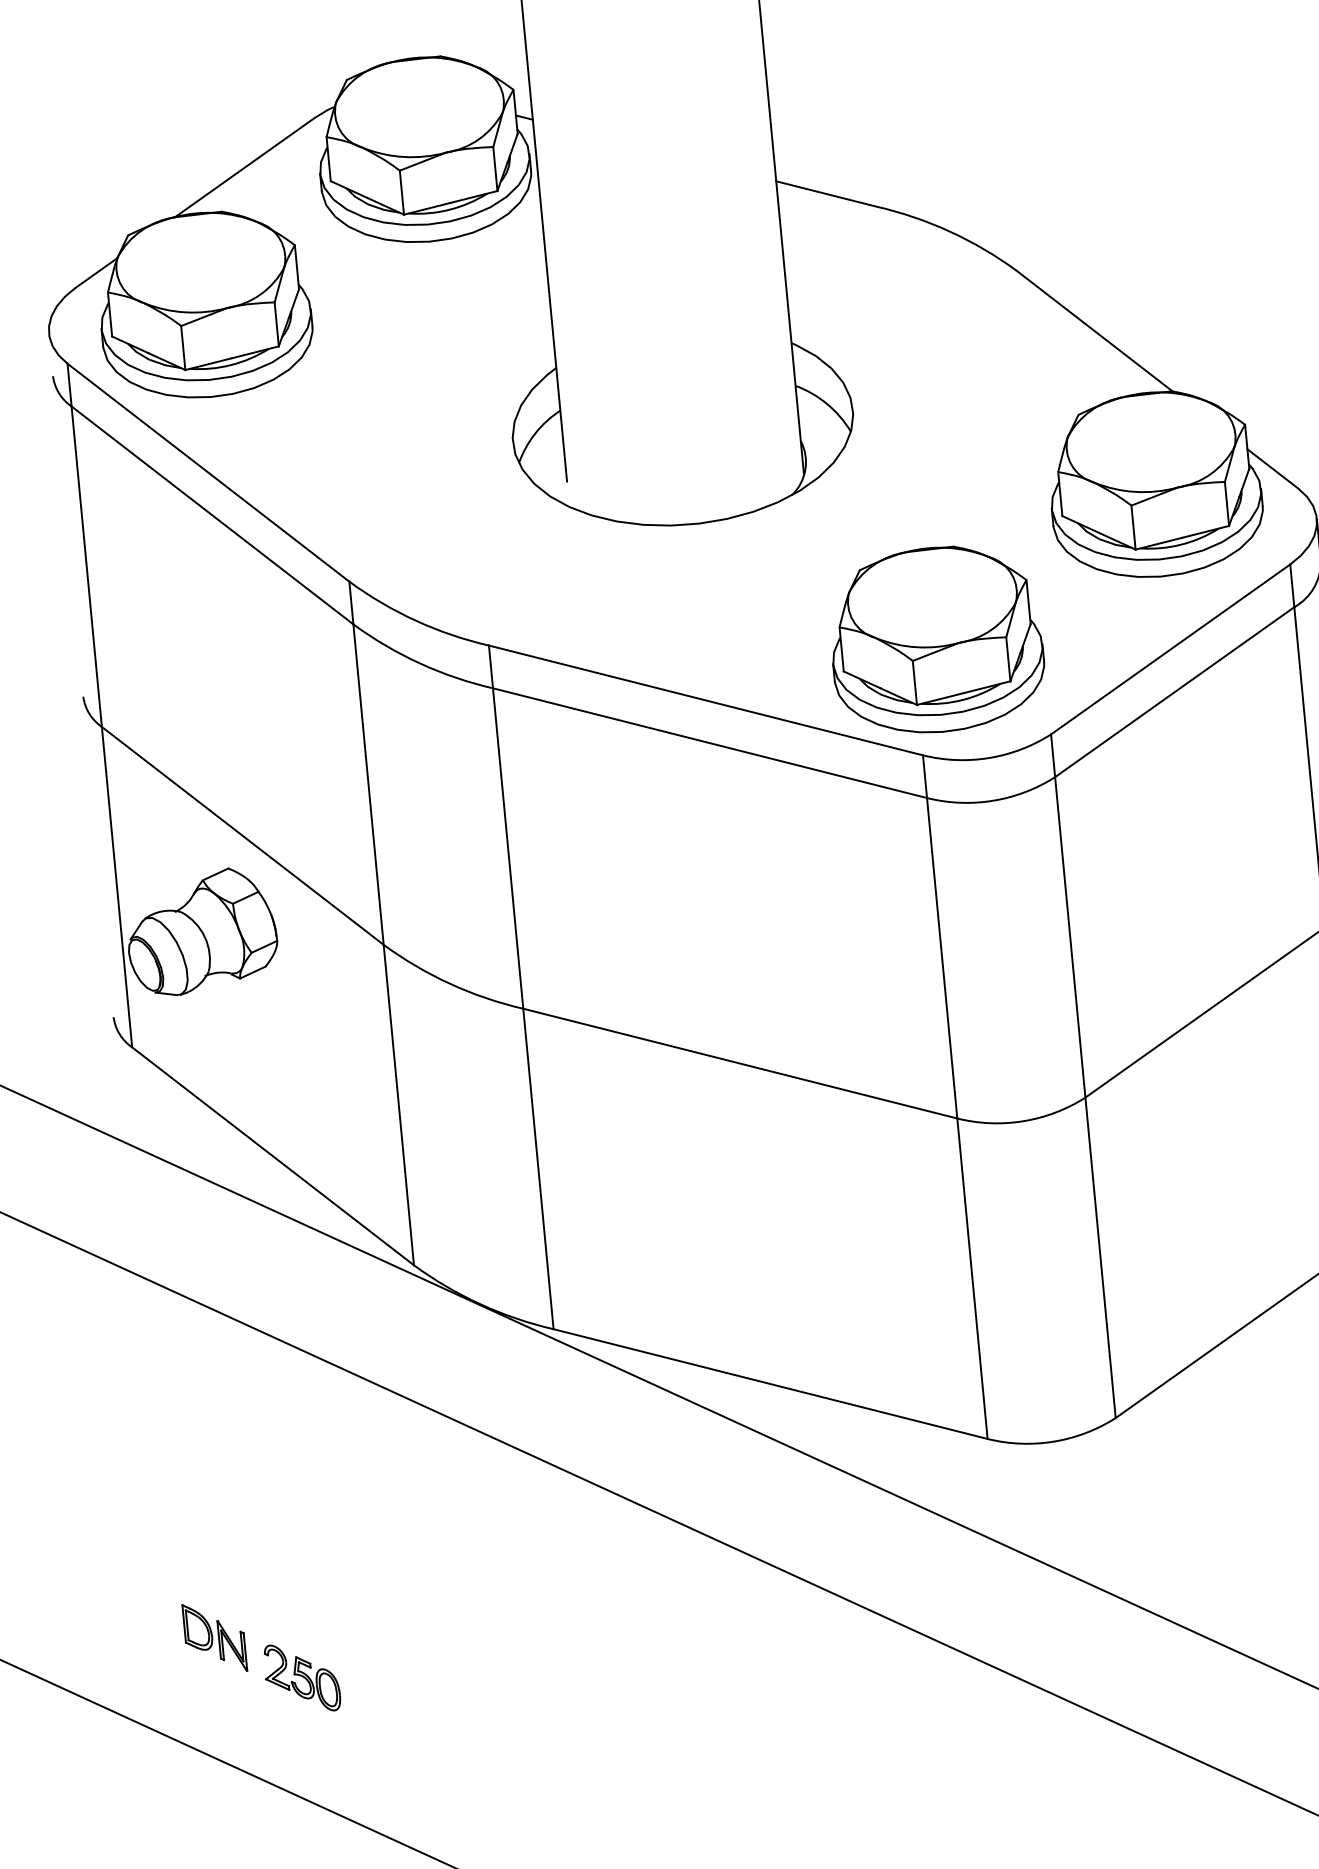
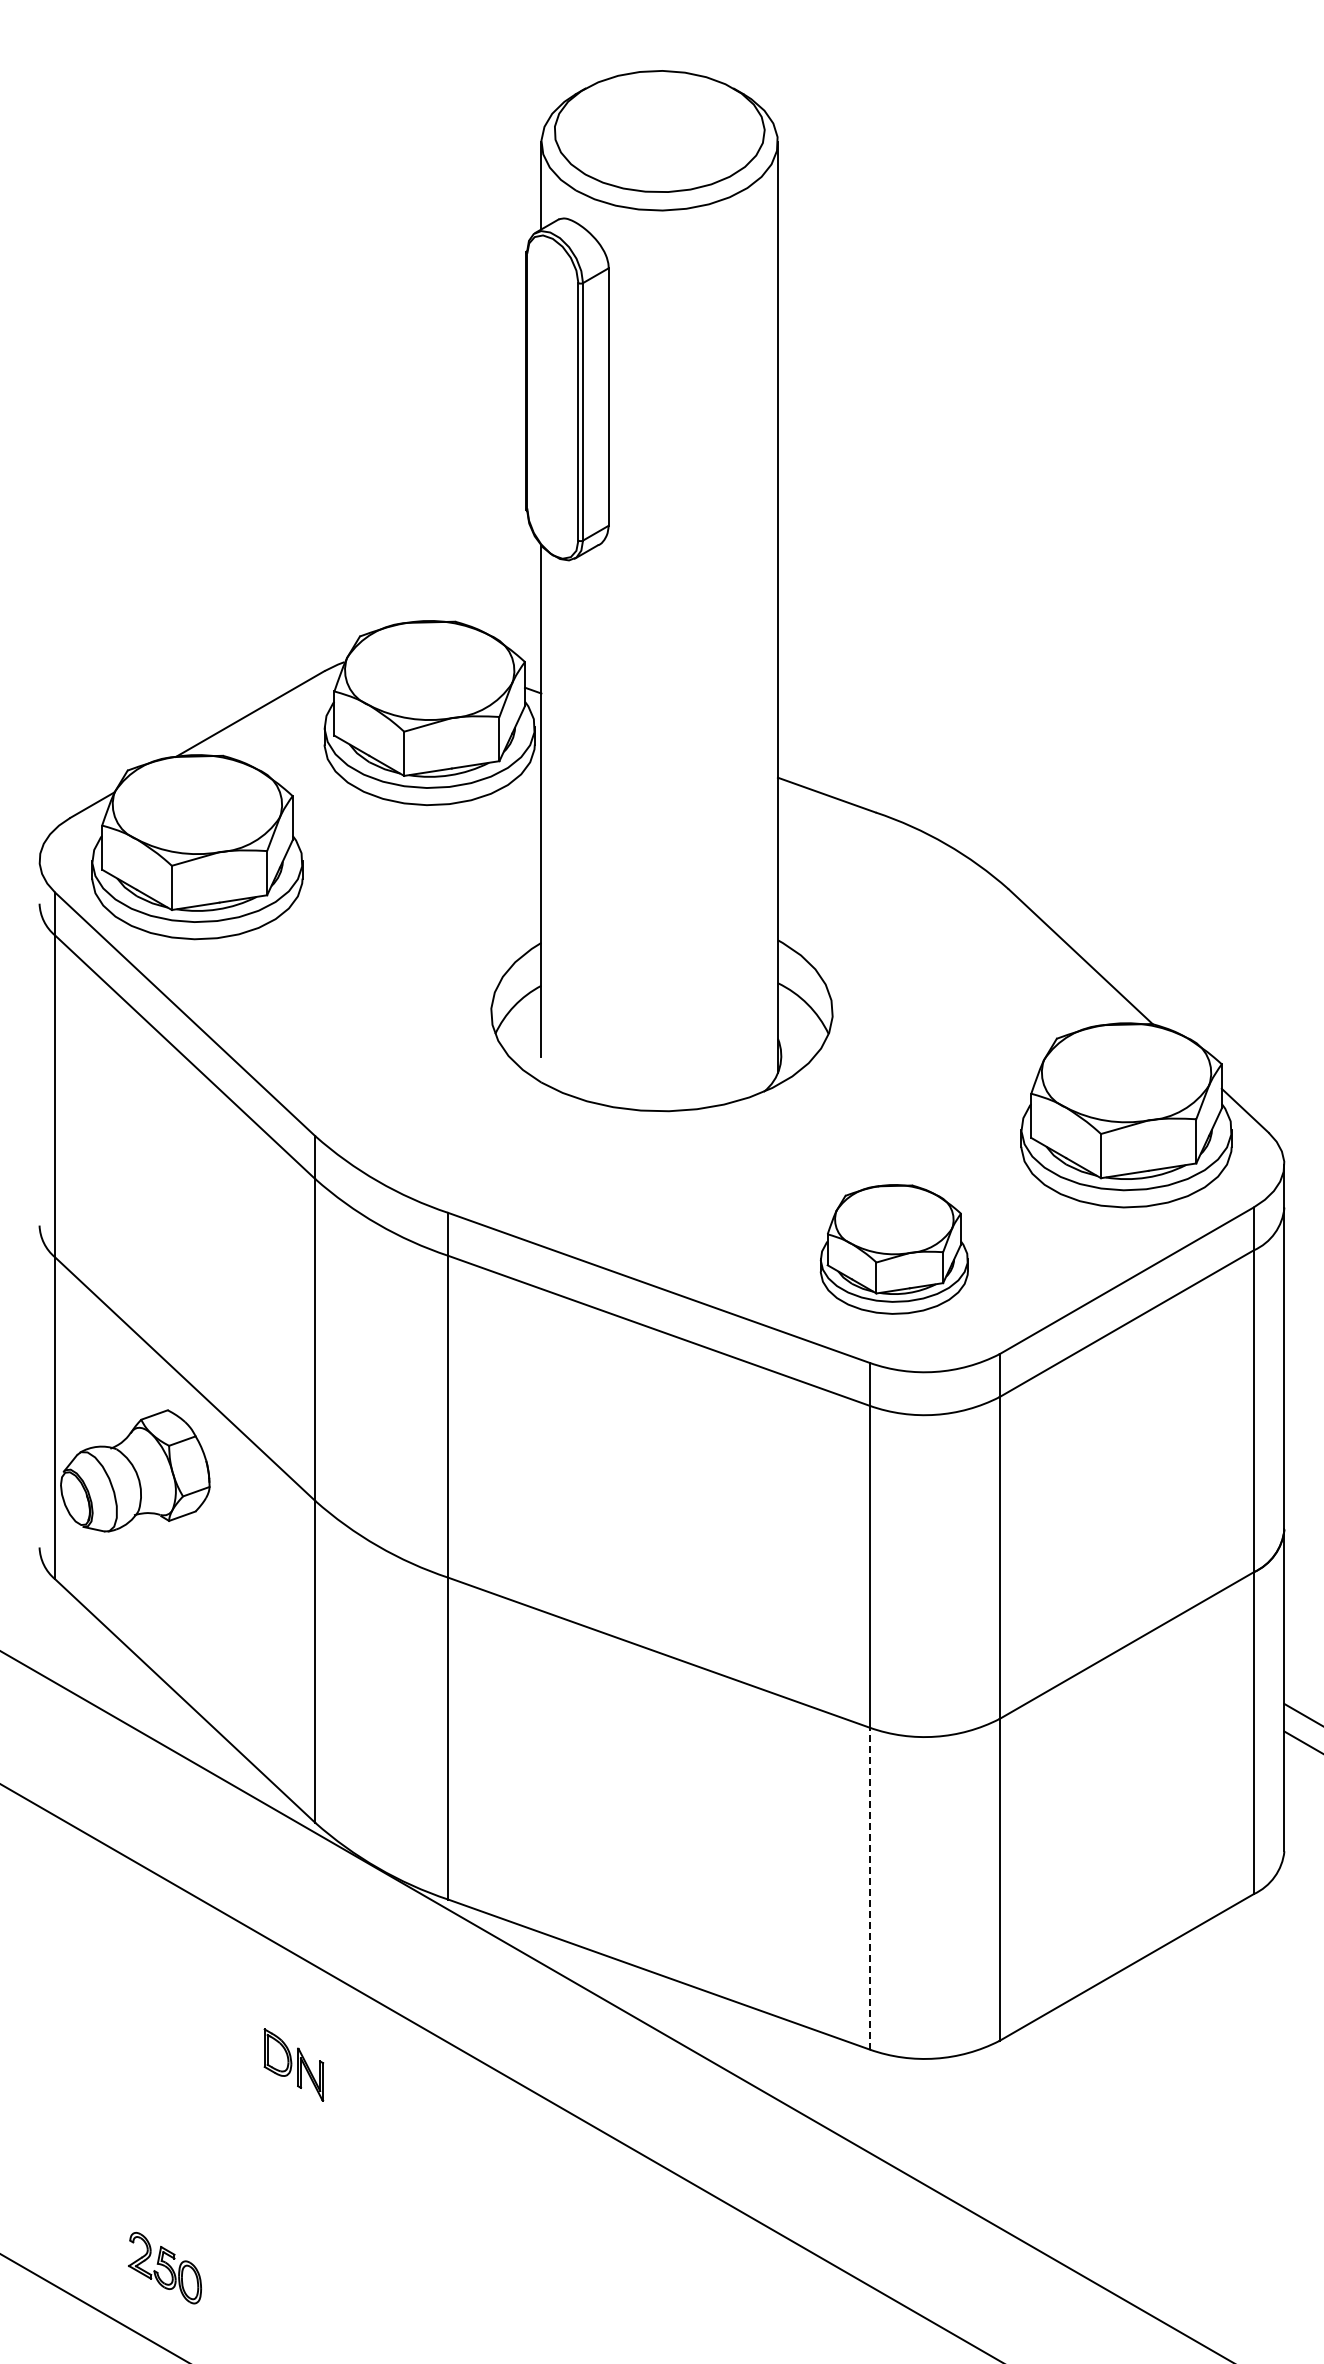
part: (936, 640) -> (894, 1249), size x0.7
line: (972, 1278) -> (870, 1888), solid -> dashed
part: (214, 1637) -> (293, 2064), moved
part: (301, 1678) -> (164, 2268), moved

